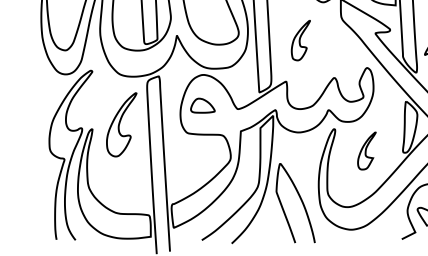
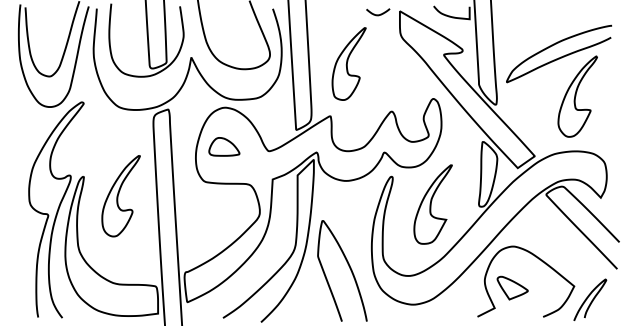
part: (300, 40) -> (348, 63), size x1.43
part: (121, 125) -> (120, 196), moved
part: (366, 151) -> (432, 204), size x1.67

